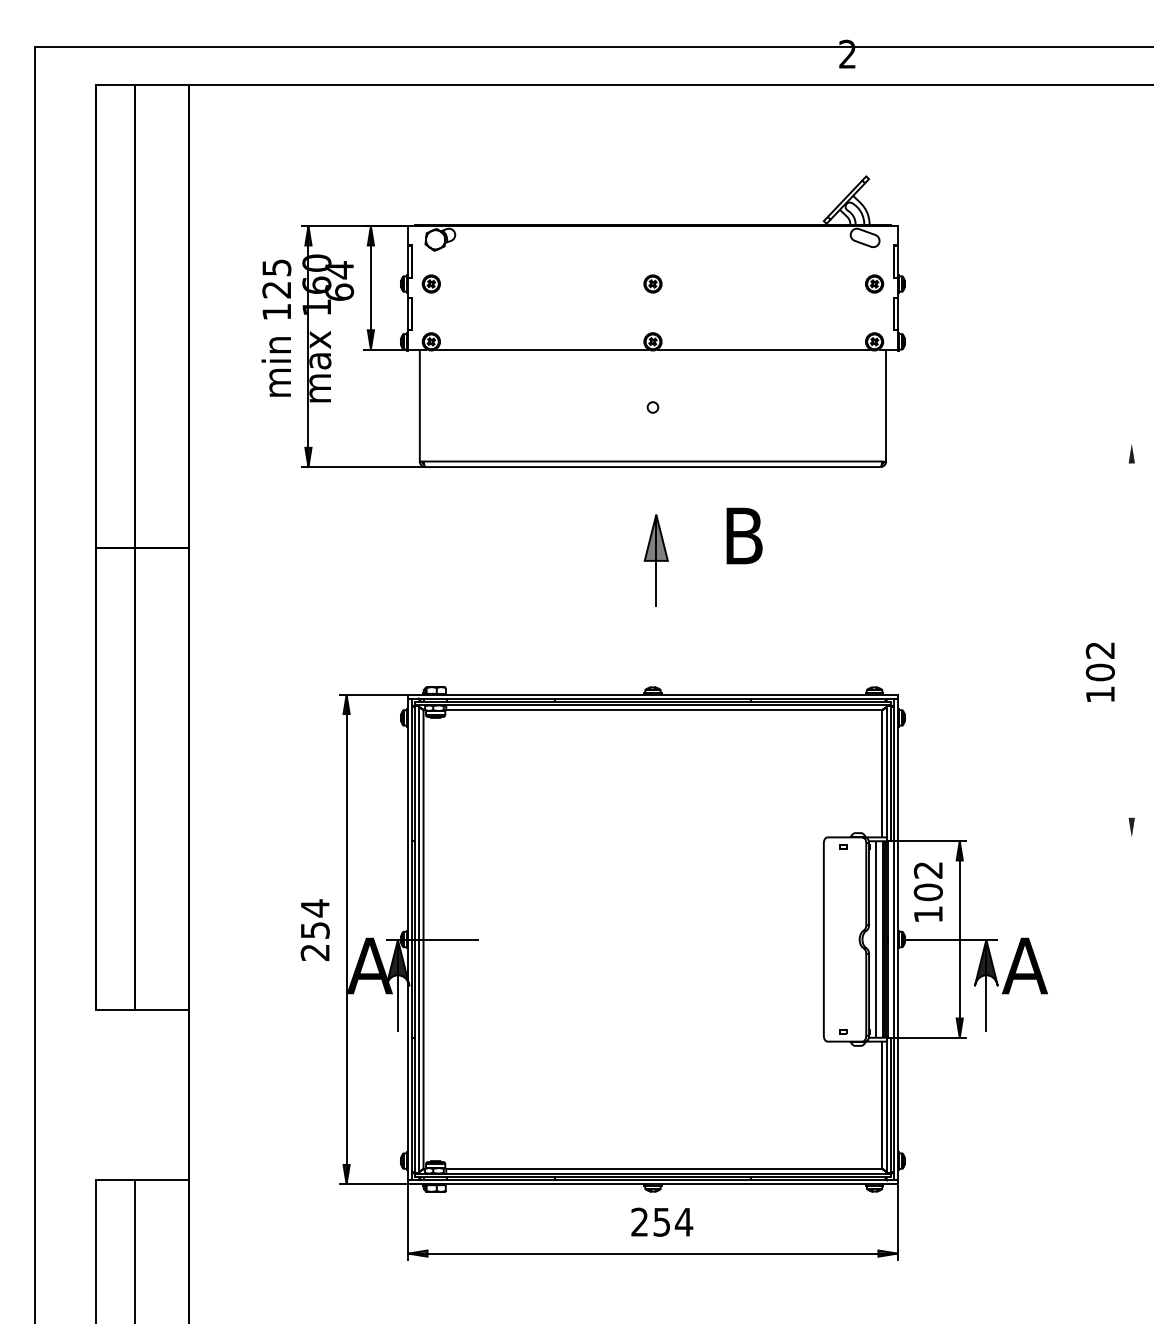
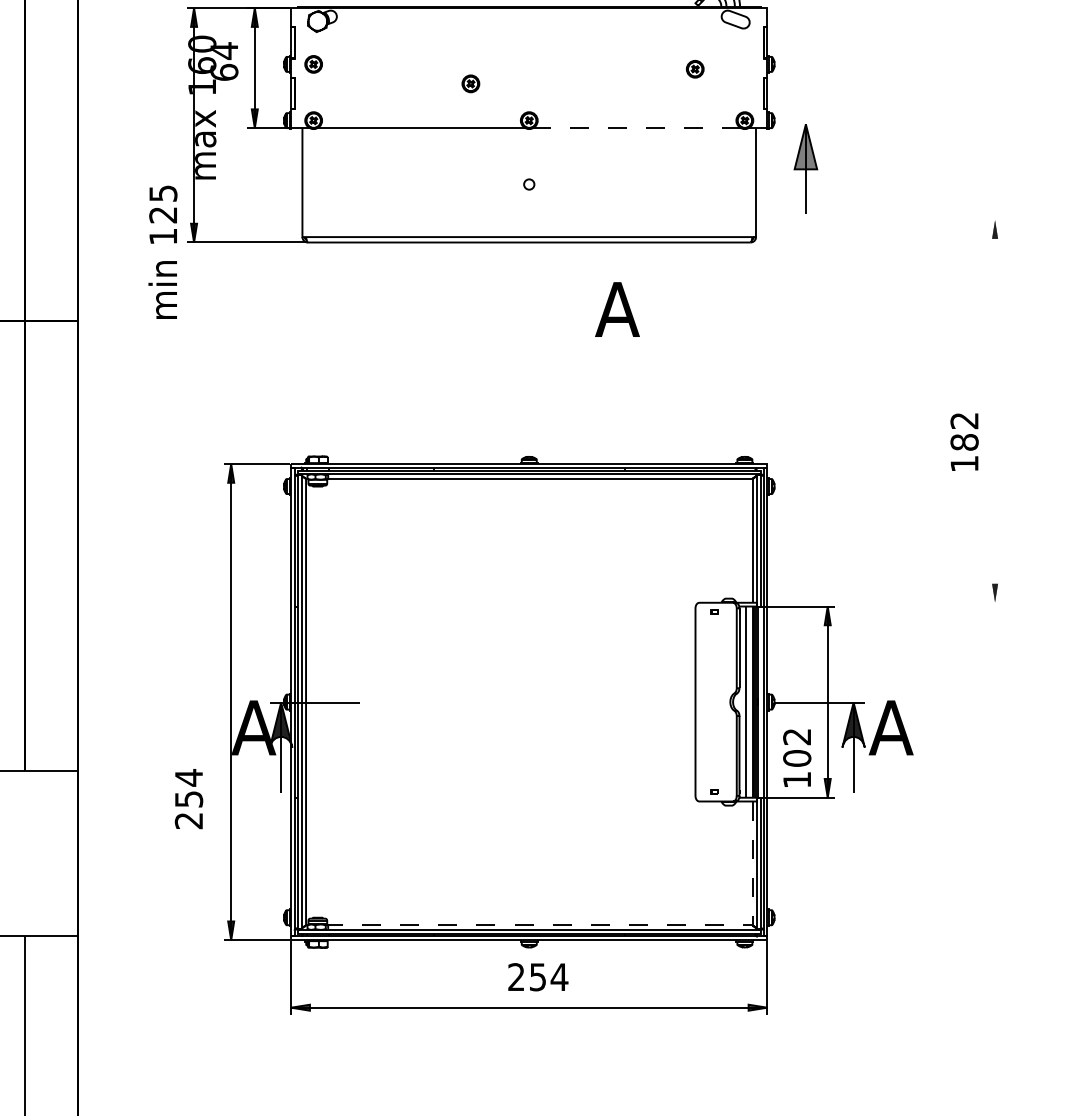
part: (652, 283) -> (470, 83), moved
part: (874, 283) -> (695, 68), moved
text: (276, 327) -> (162, 251), moved
line: (763, 349) -> (636, 128), solid -> dashed
text: (743, 535) -> (617, 309), B -> A
part: (655, 560) -> (805, 168), moved
text: (1100, 672) -> (964, 442), 102 -> 182
text: (927, 891) -> (796, 757), moved
text: (314, 929) -> (188, 798), moved
line: (728, 1168) -> (602, 924), solid -> dashed

